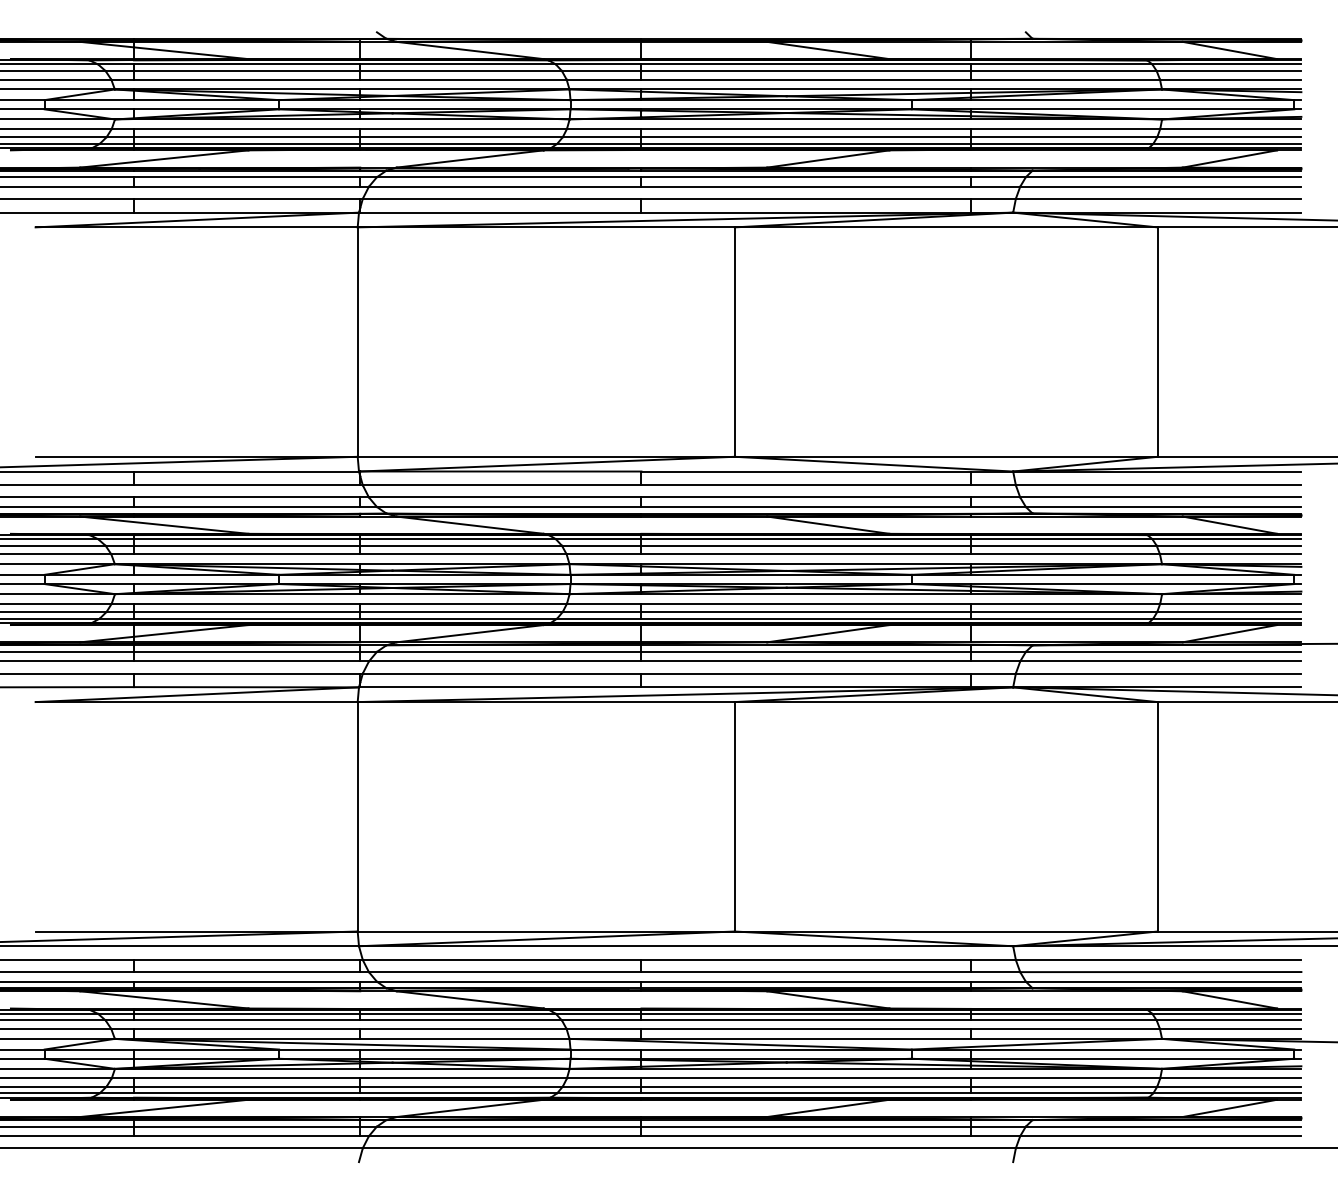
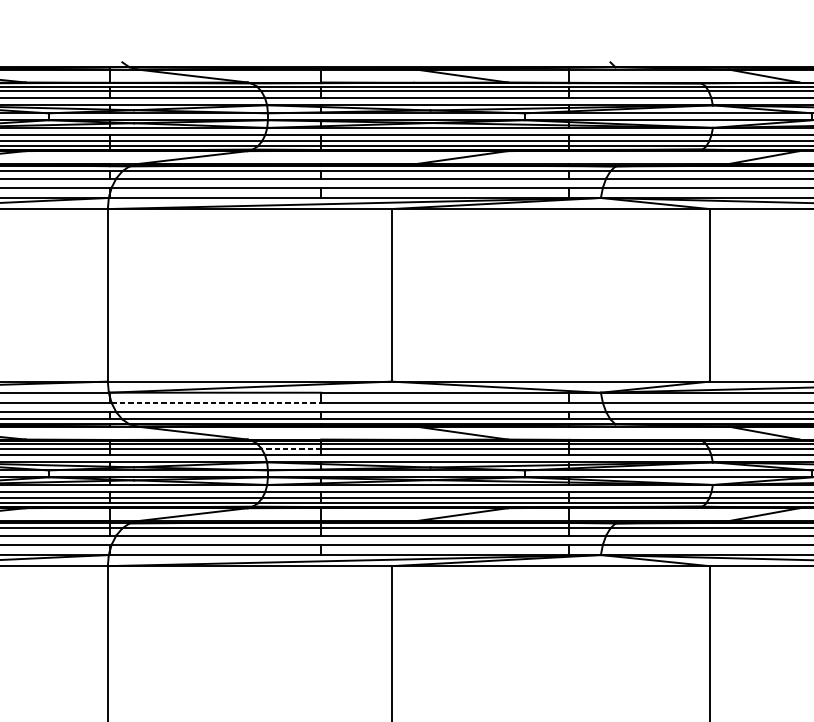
line: (502, 485) -> (216, 403), solid -> dashed
line: (601, 545) -> (291, 448), solid -> dashed

